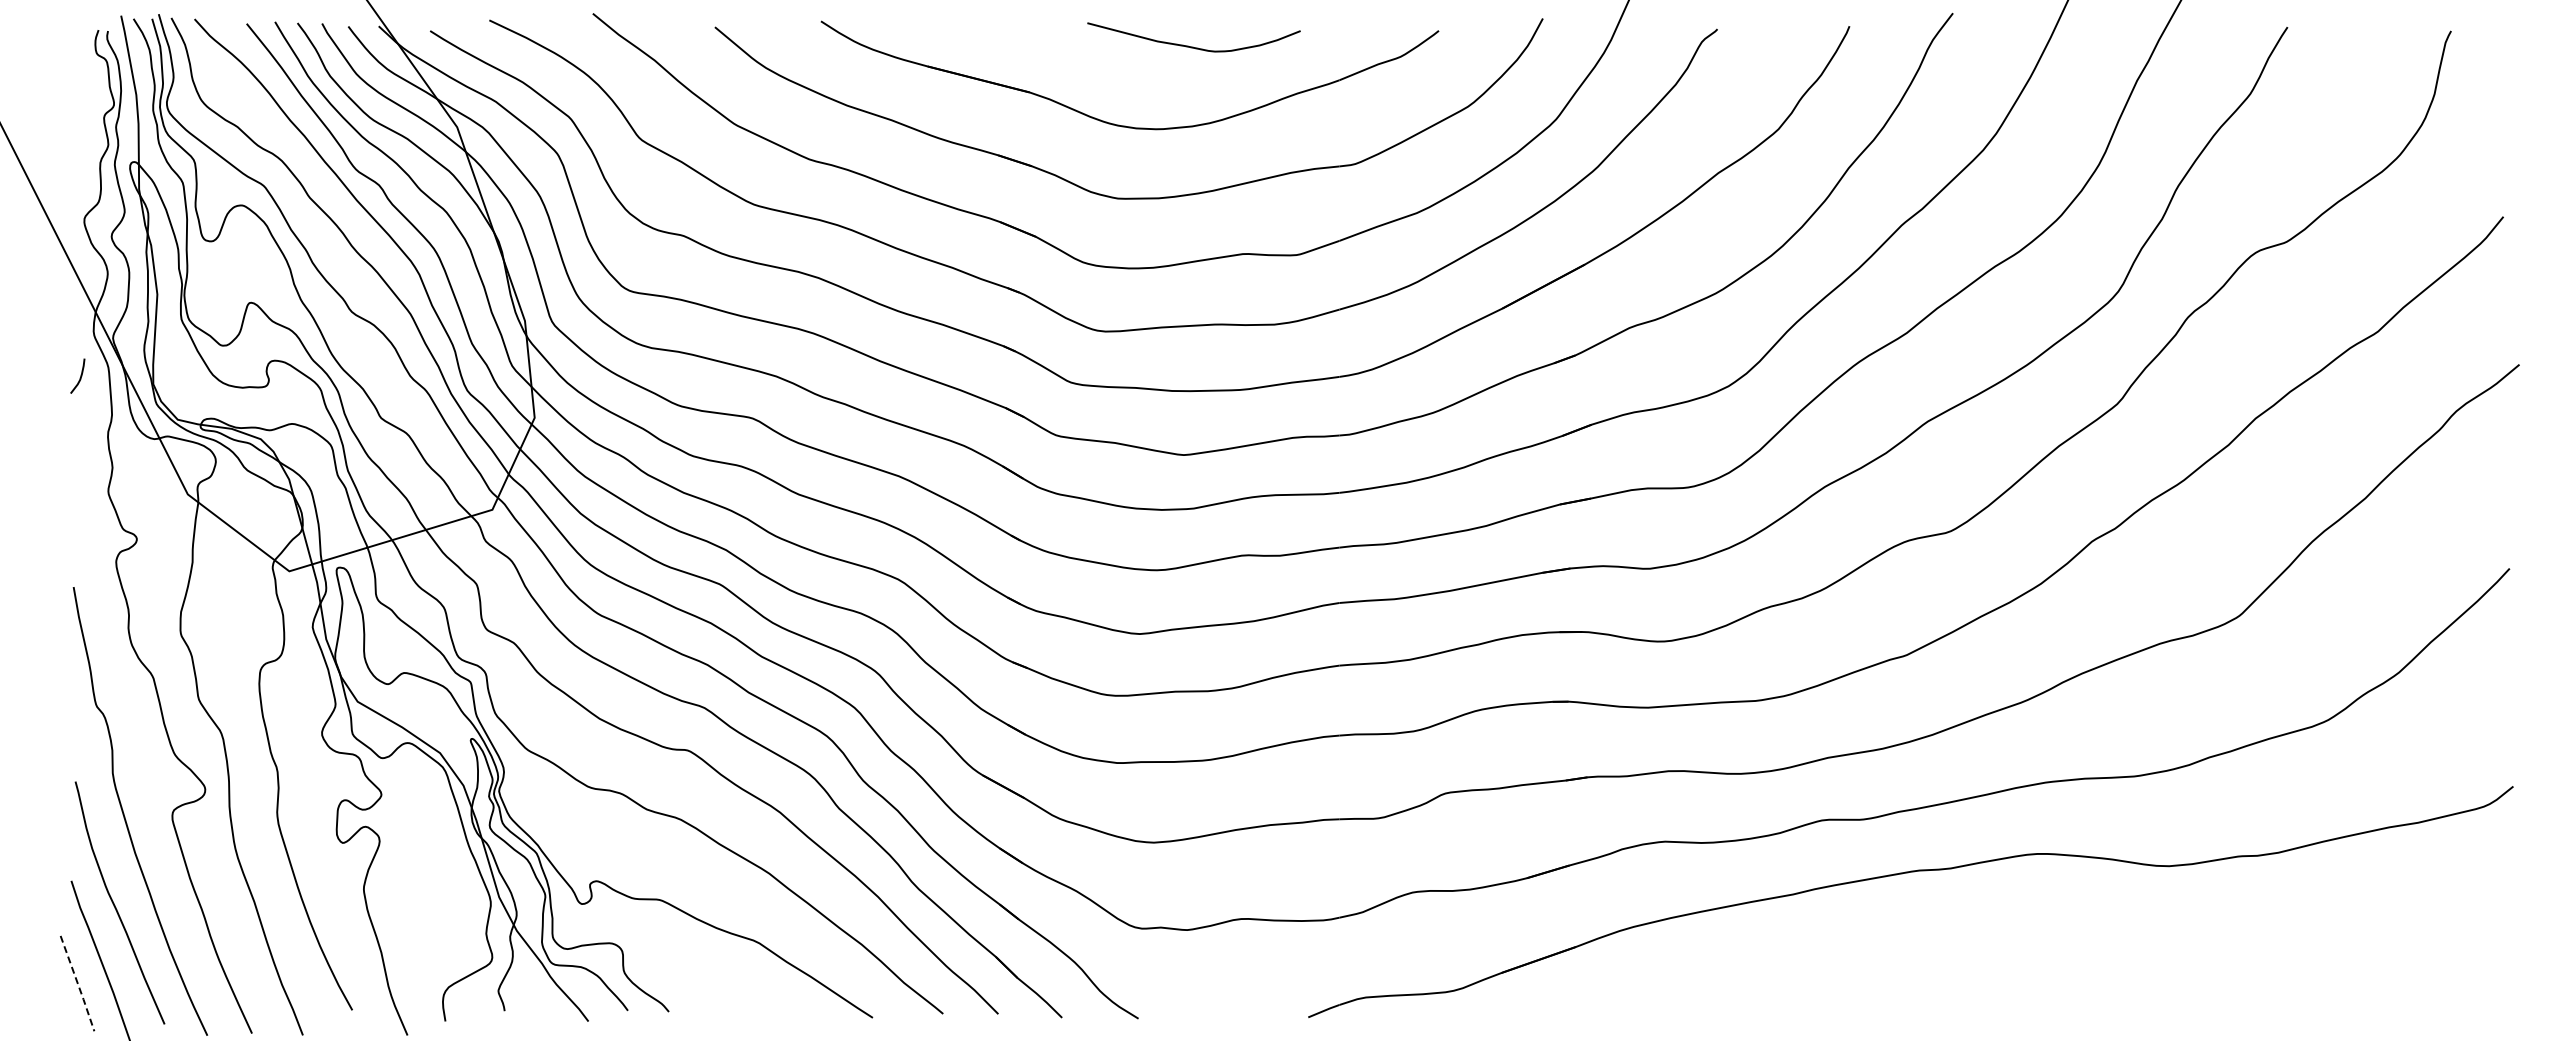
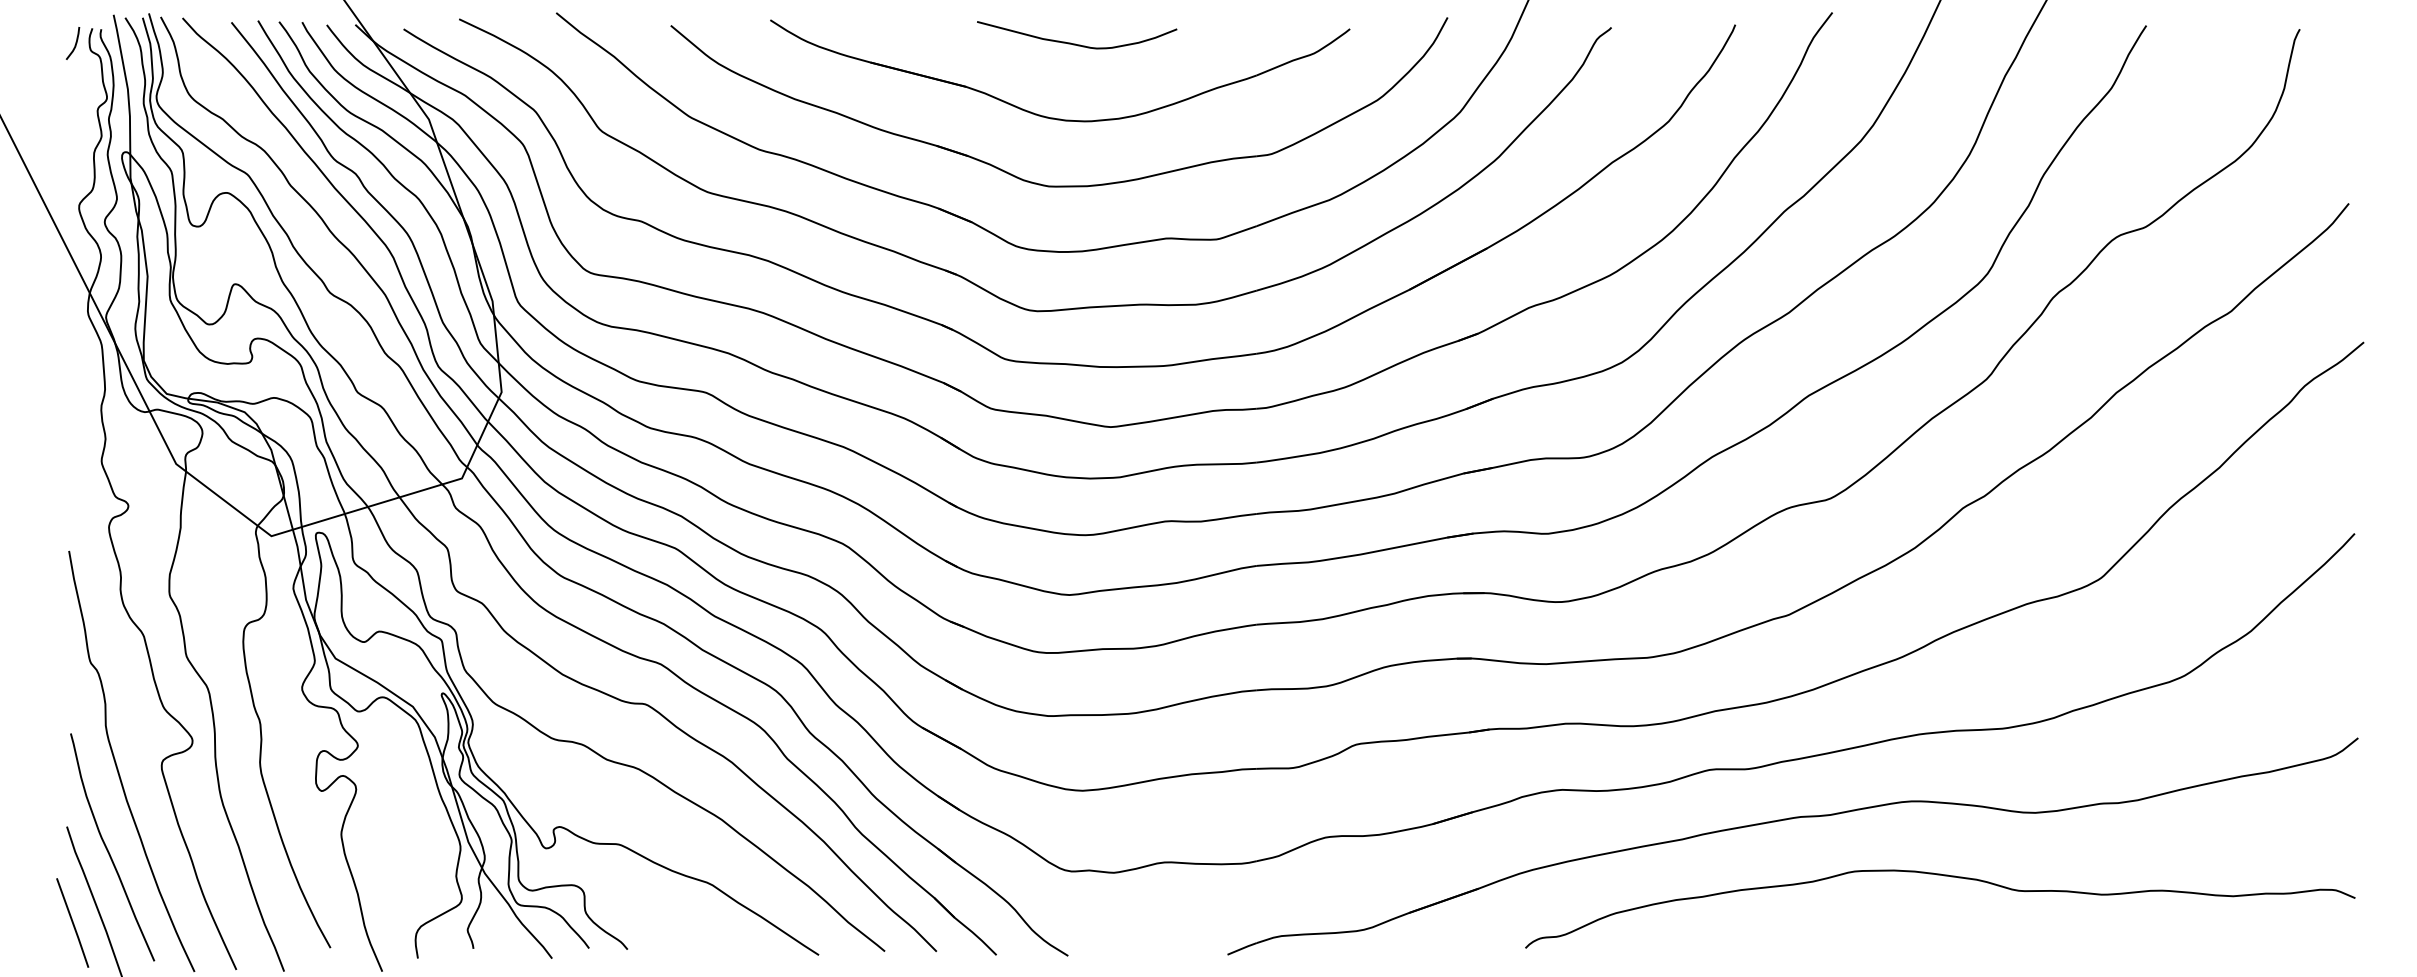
curve: (1193, 46) -> (1076, 43), moved
curve: (80, 375) -> (75, 42), moved
curve: (2068, 933) -> (1940, 876), added
line: (78, 984) -> (73, 923), dashed -> solid

